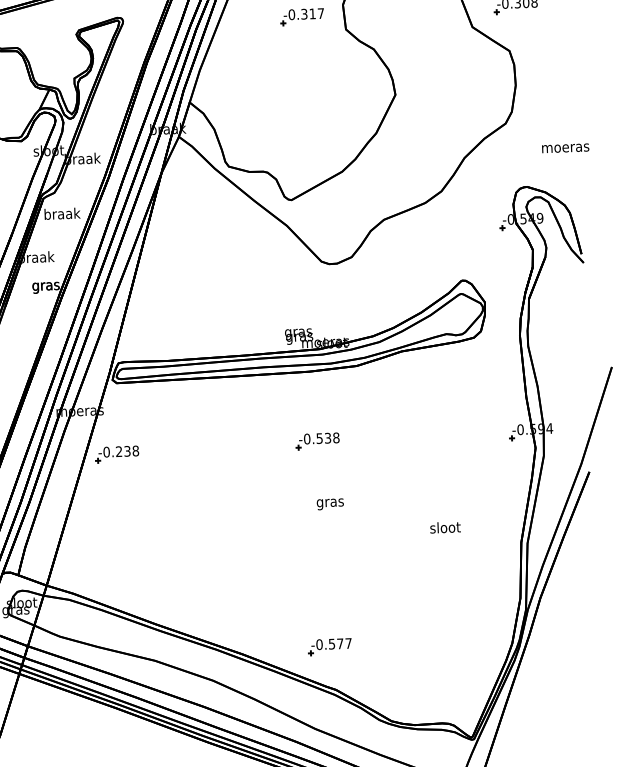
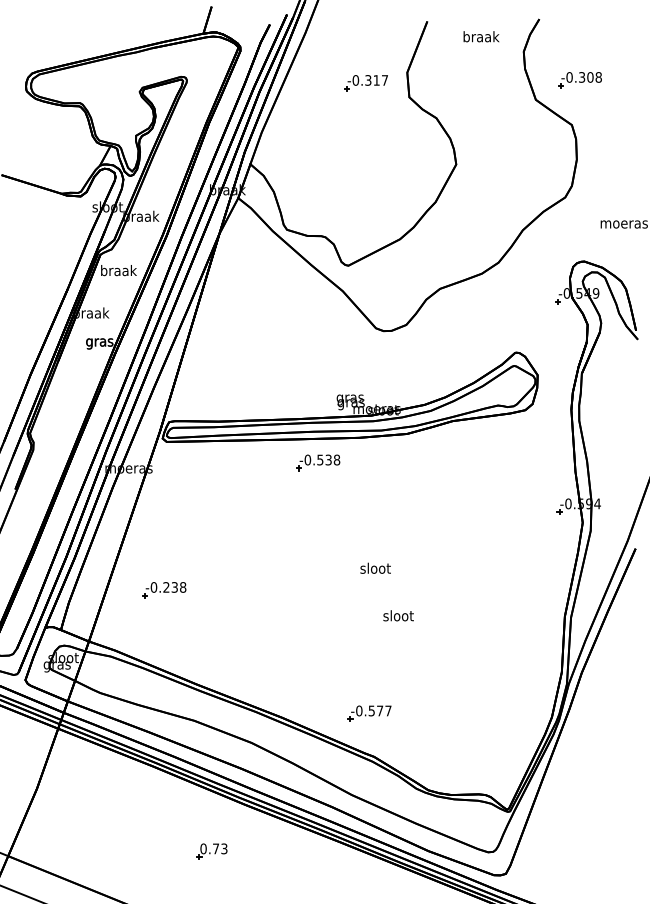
part: (317, 441) -> (318, 462), moved
part: (117, 454) -> (164, 590), moved
text: (330, 502) -> (375, 569), gras -> sloot
text: (445, 527) -> (398, 615), moved

